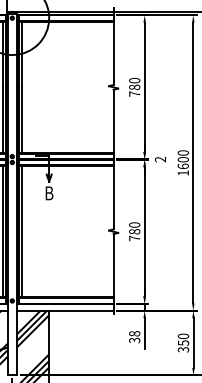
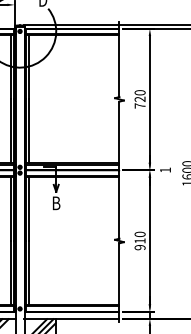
text: (134, 87) -> (139, 99), 780 -> 720
text: (159, 159) -> (164, 170), 2 -> 1
text: (134, 235) -> (139, 244), 780 -> 910

